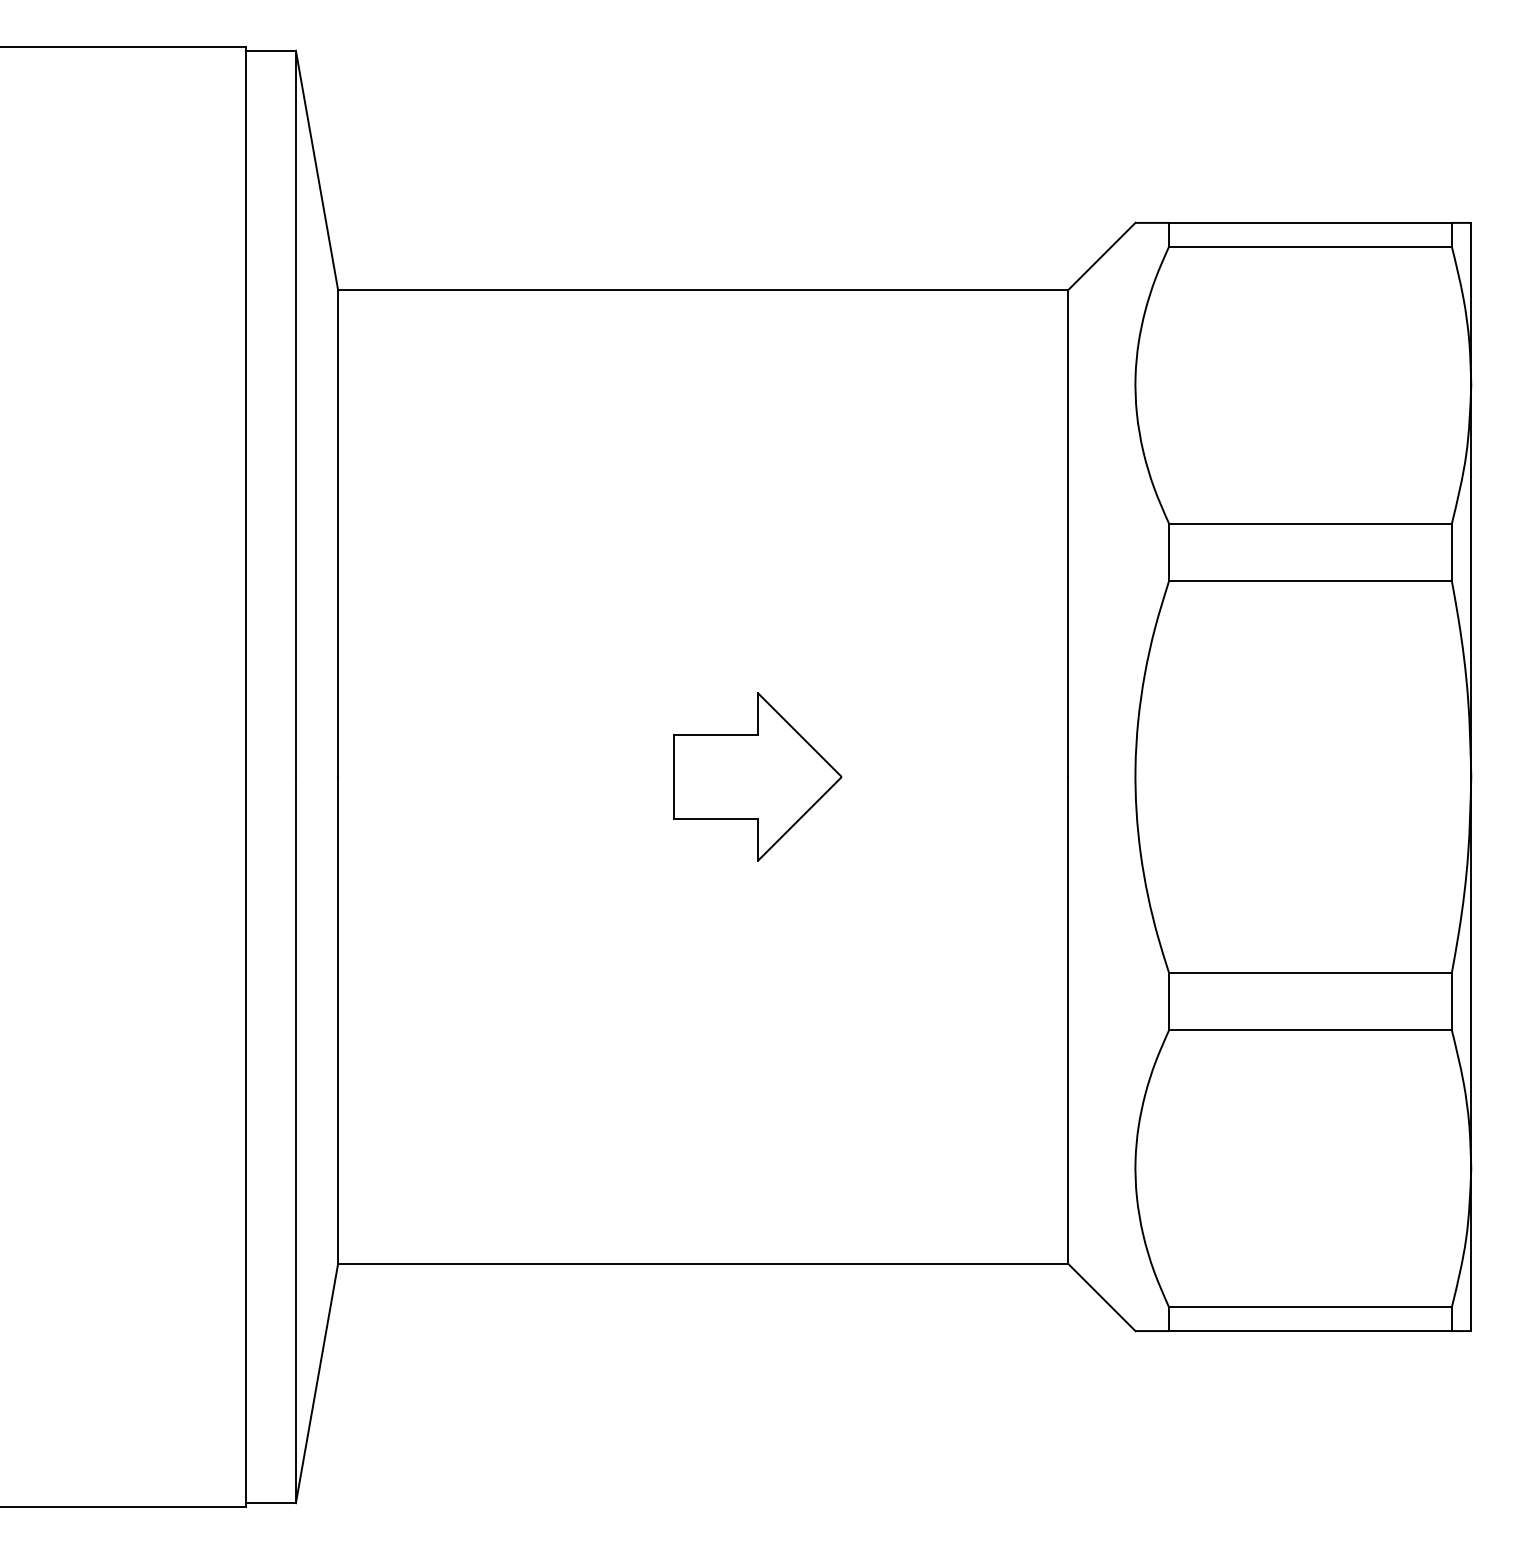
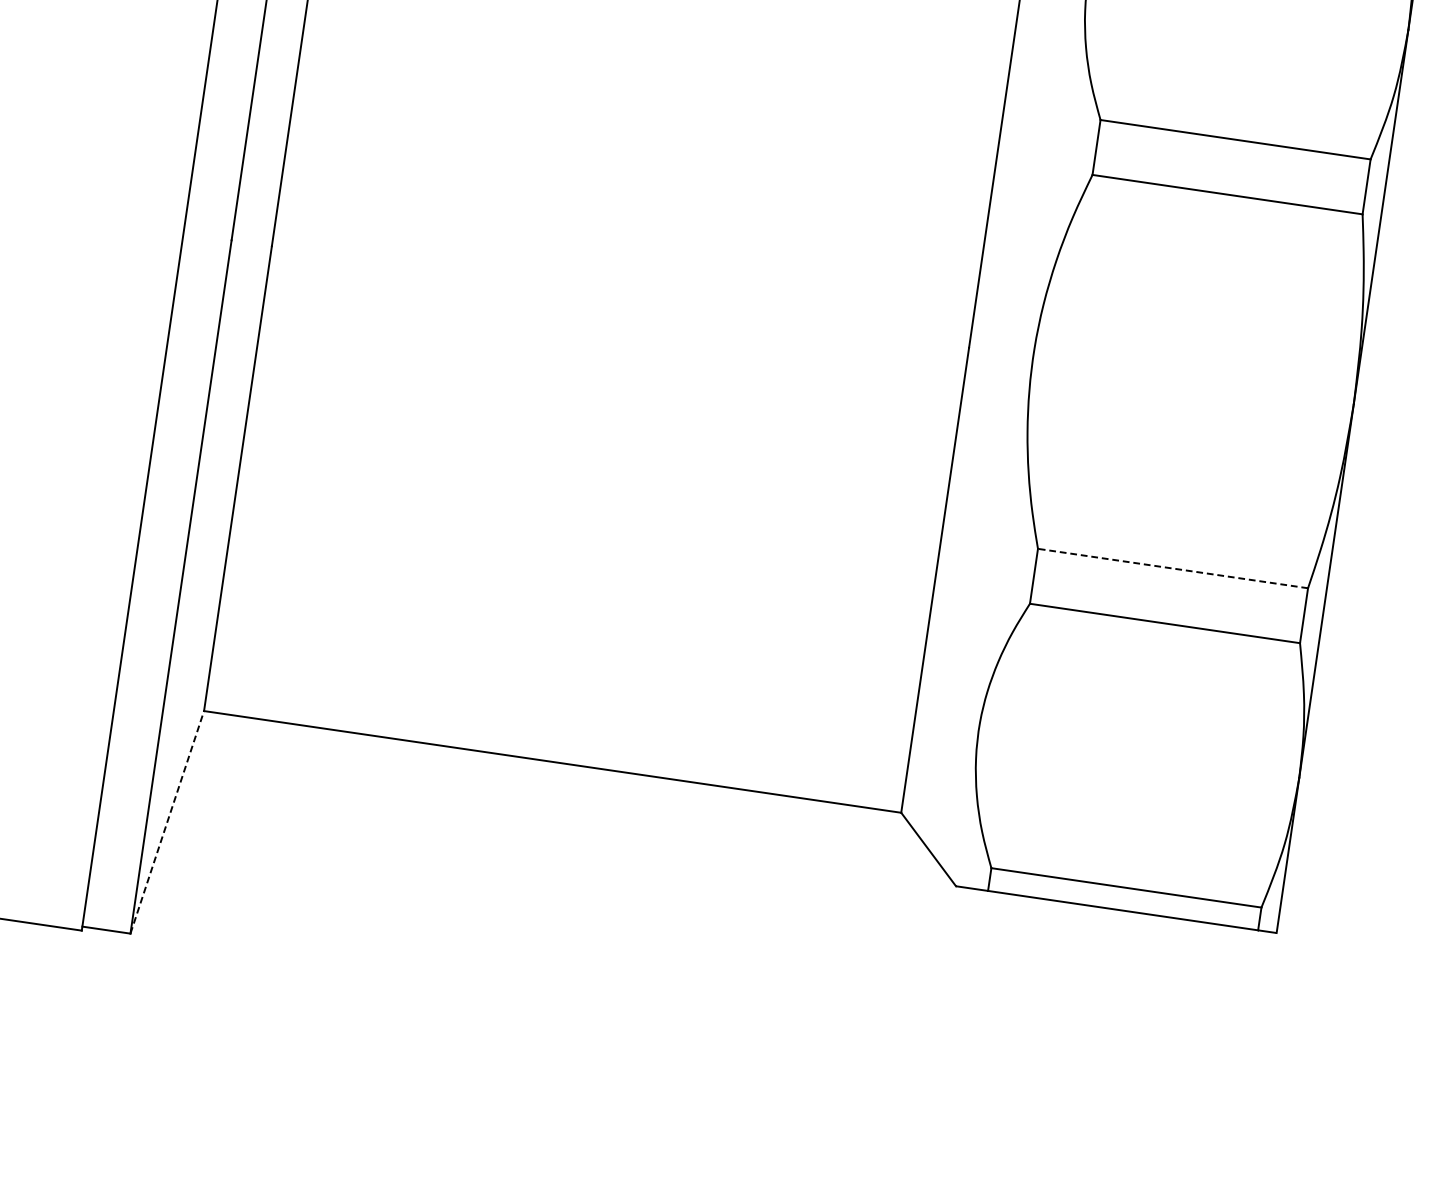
part: (757, 776) -> (672, 304), removed
line: (1309, 972) -> (1172, 568), solid -> dashed
line: (317, 1383) -> (167, 822), solid -> dashed

